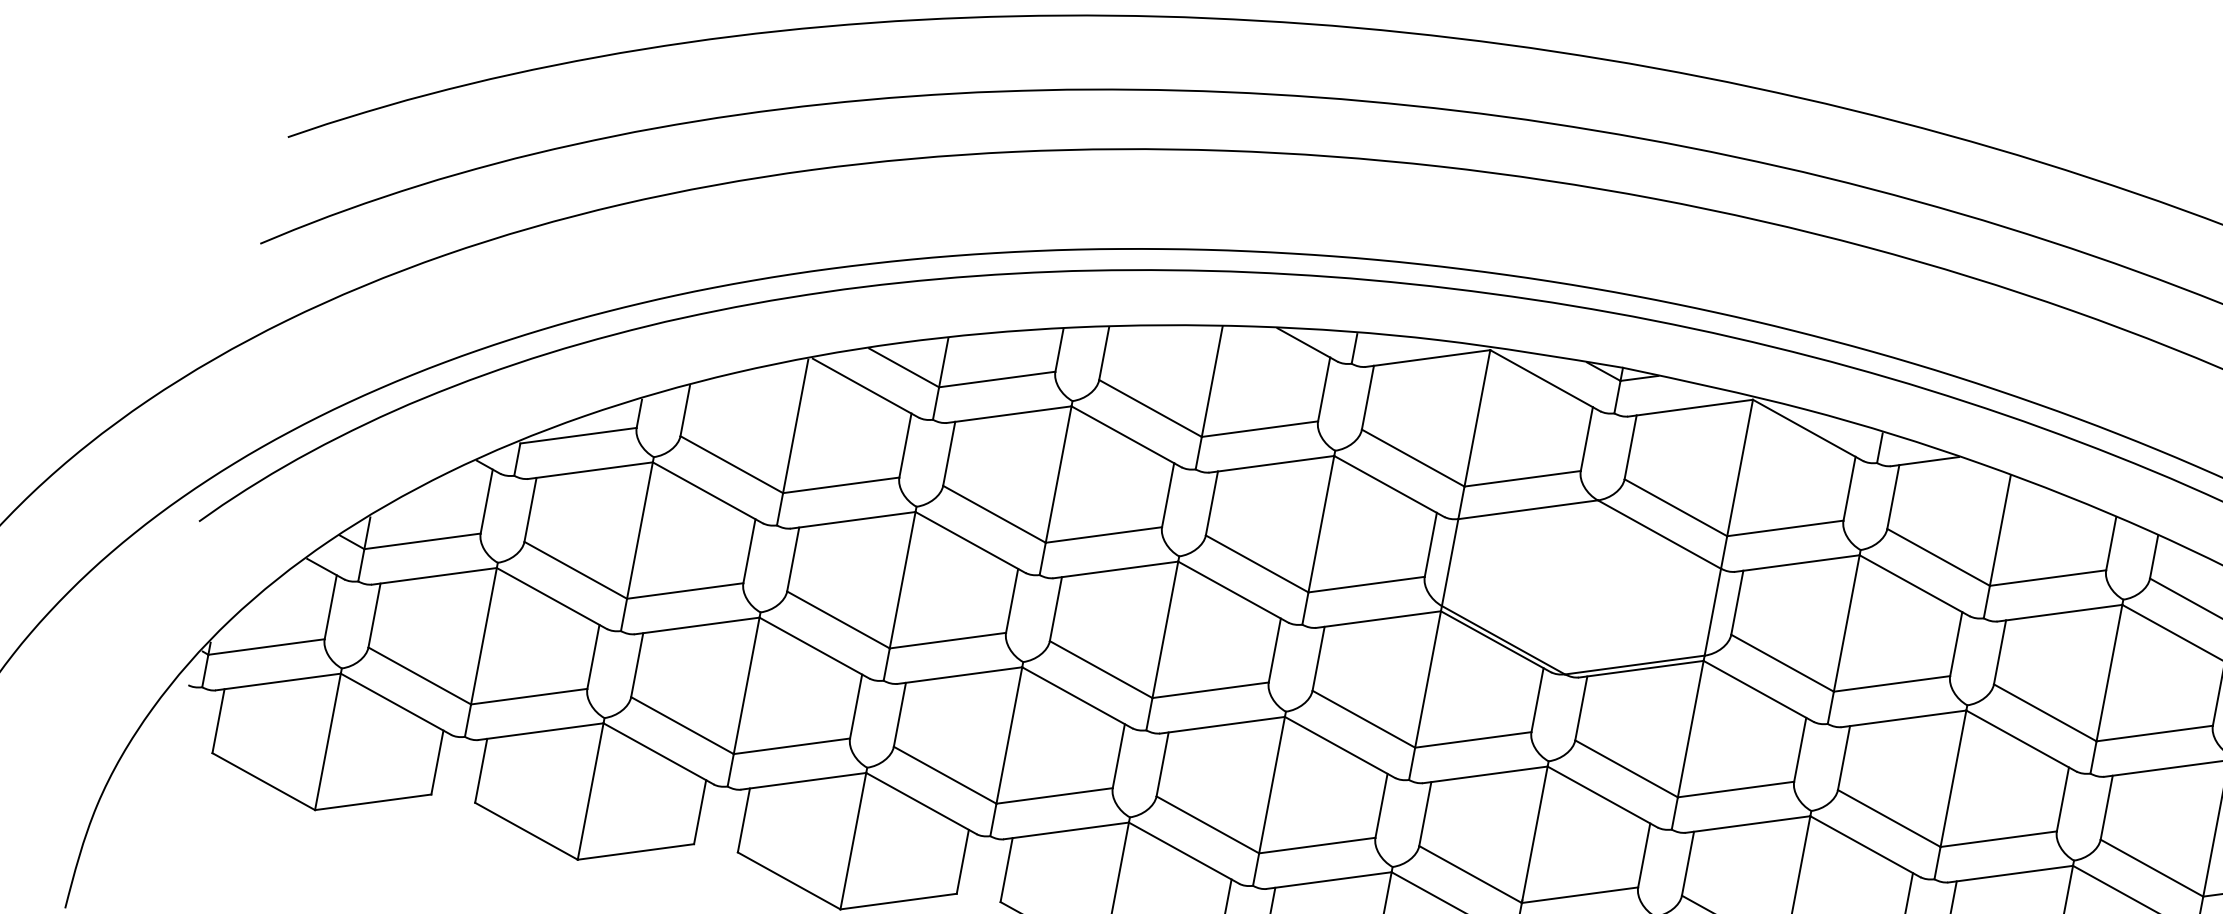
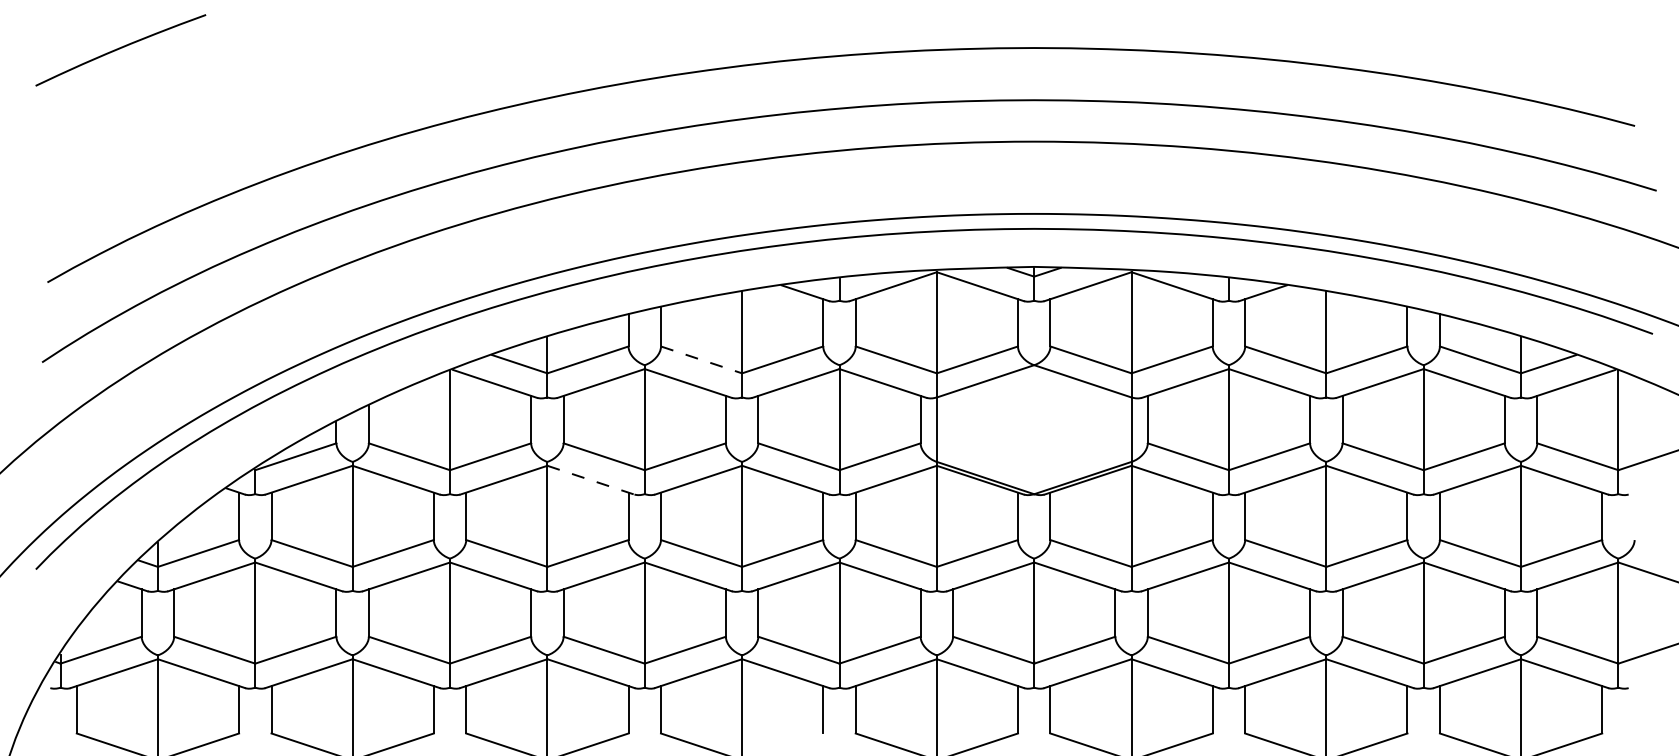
line: (1150, 407) -> (701, 359), solid -> dashed
line: (969, 542) -> (590, 480), solid -> dashed

